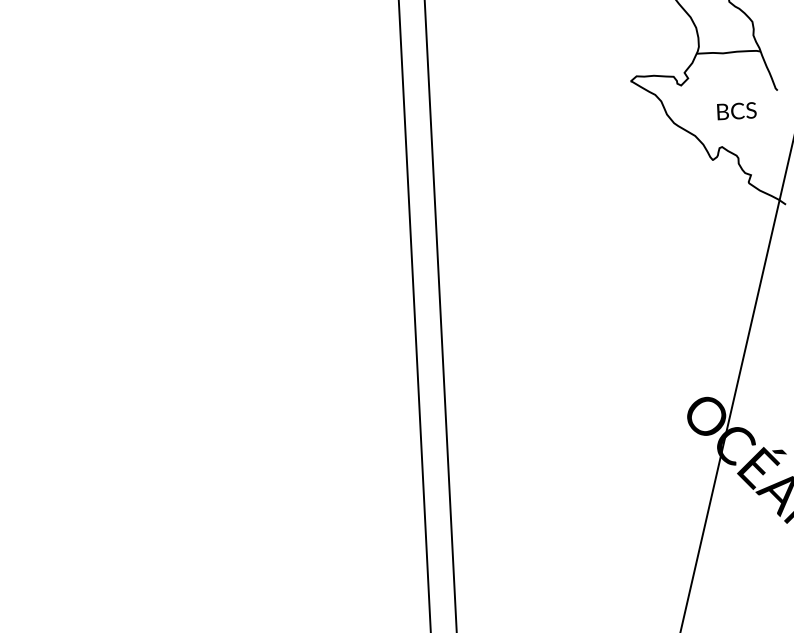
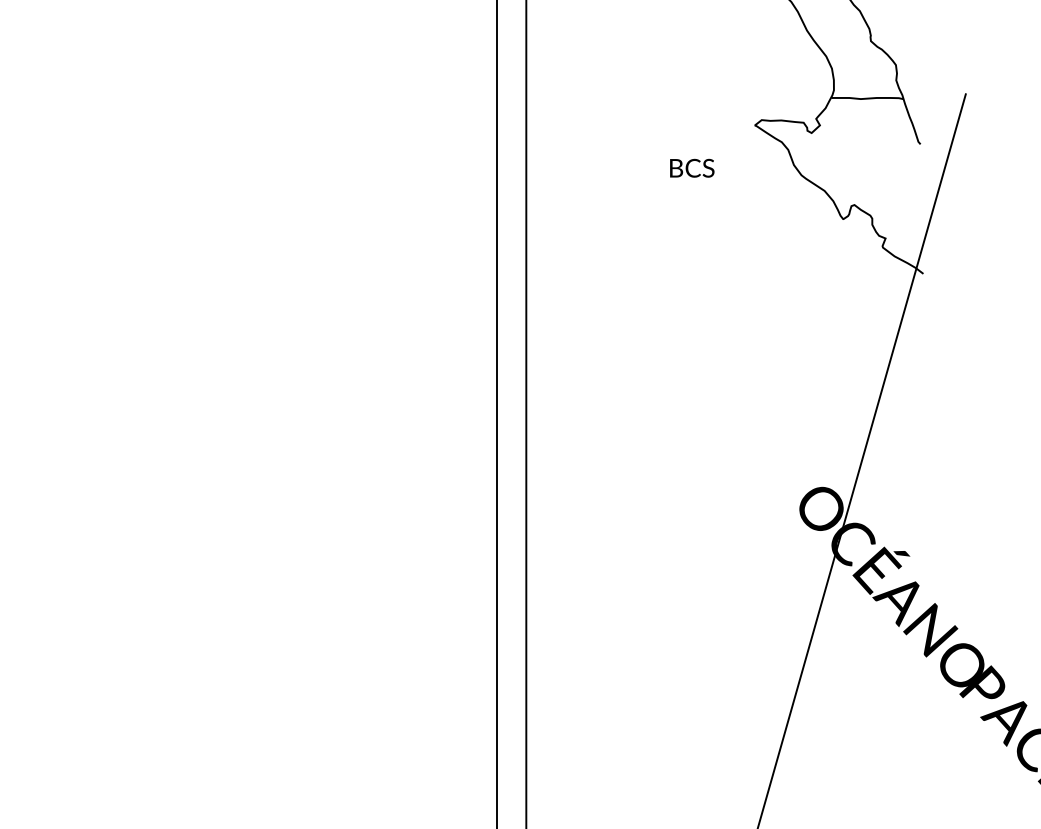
text: (737, 110) -> (692, 167), moved

